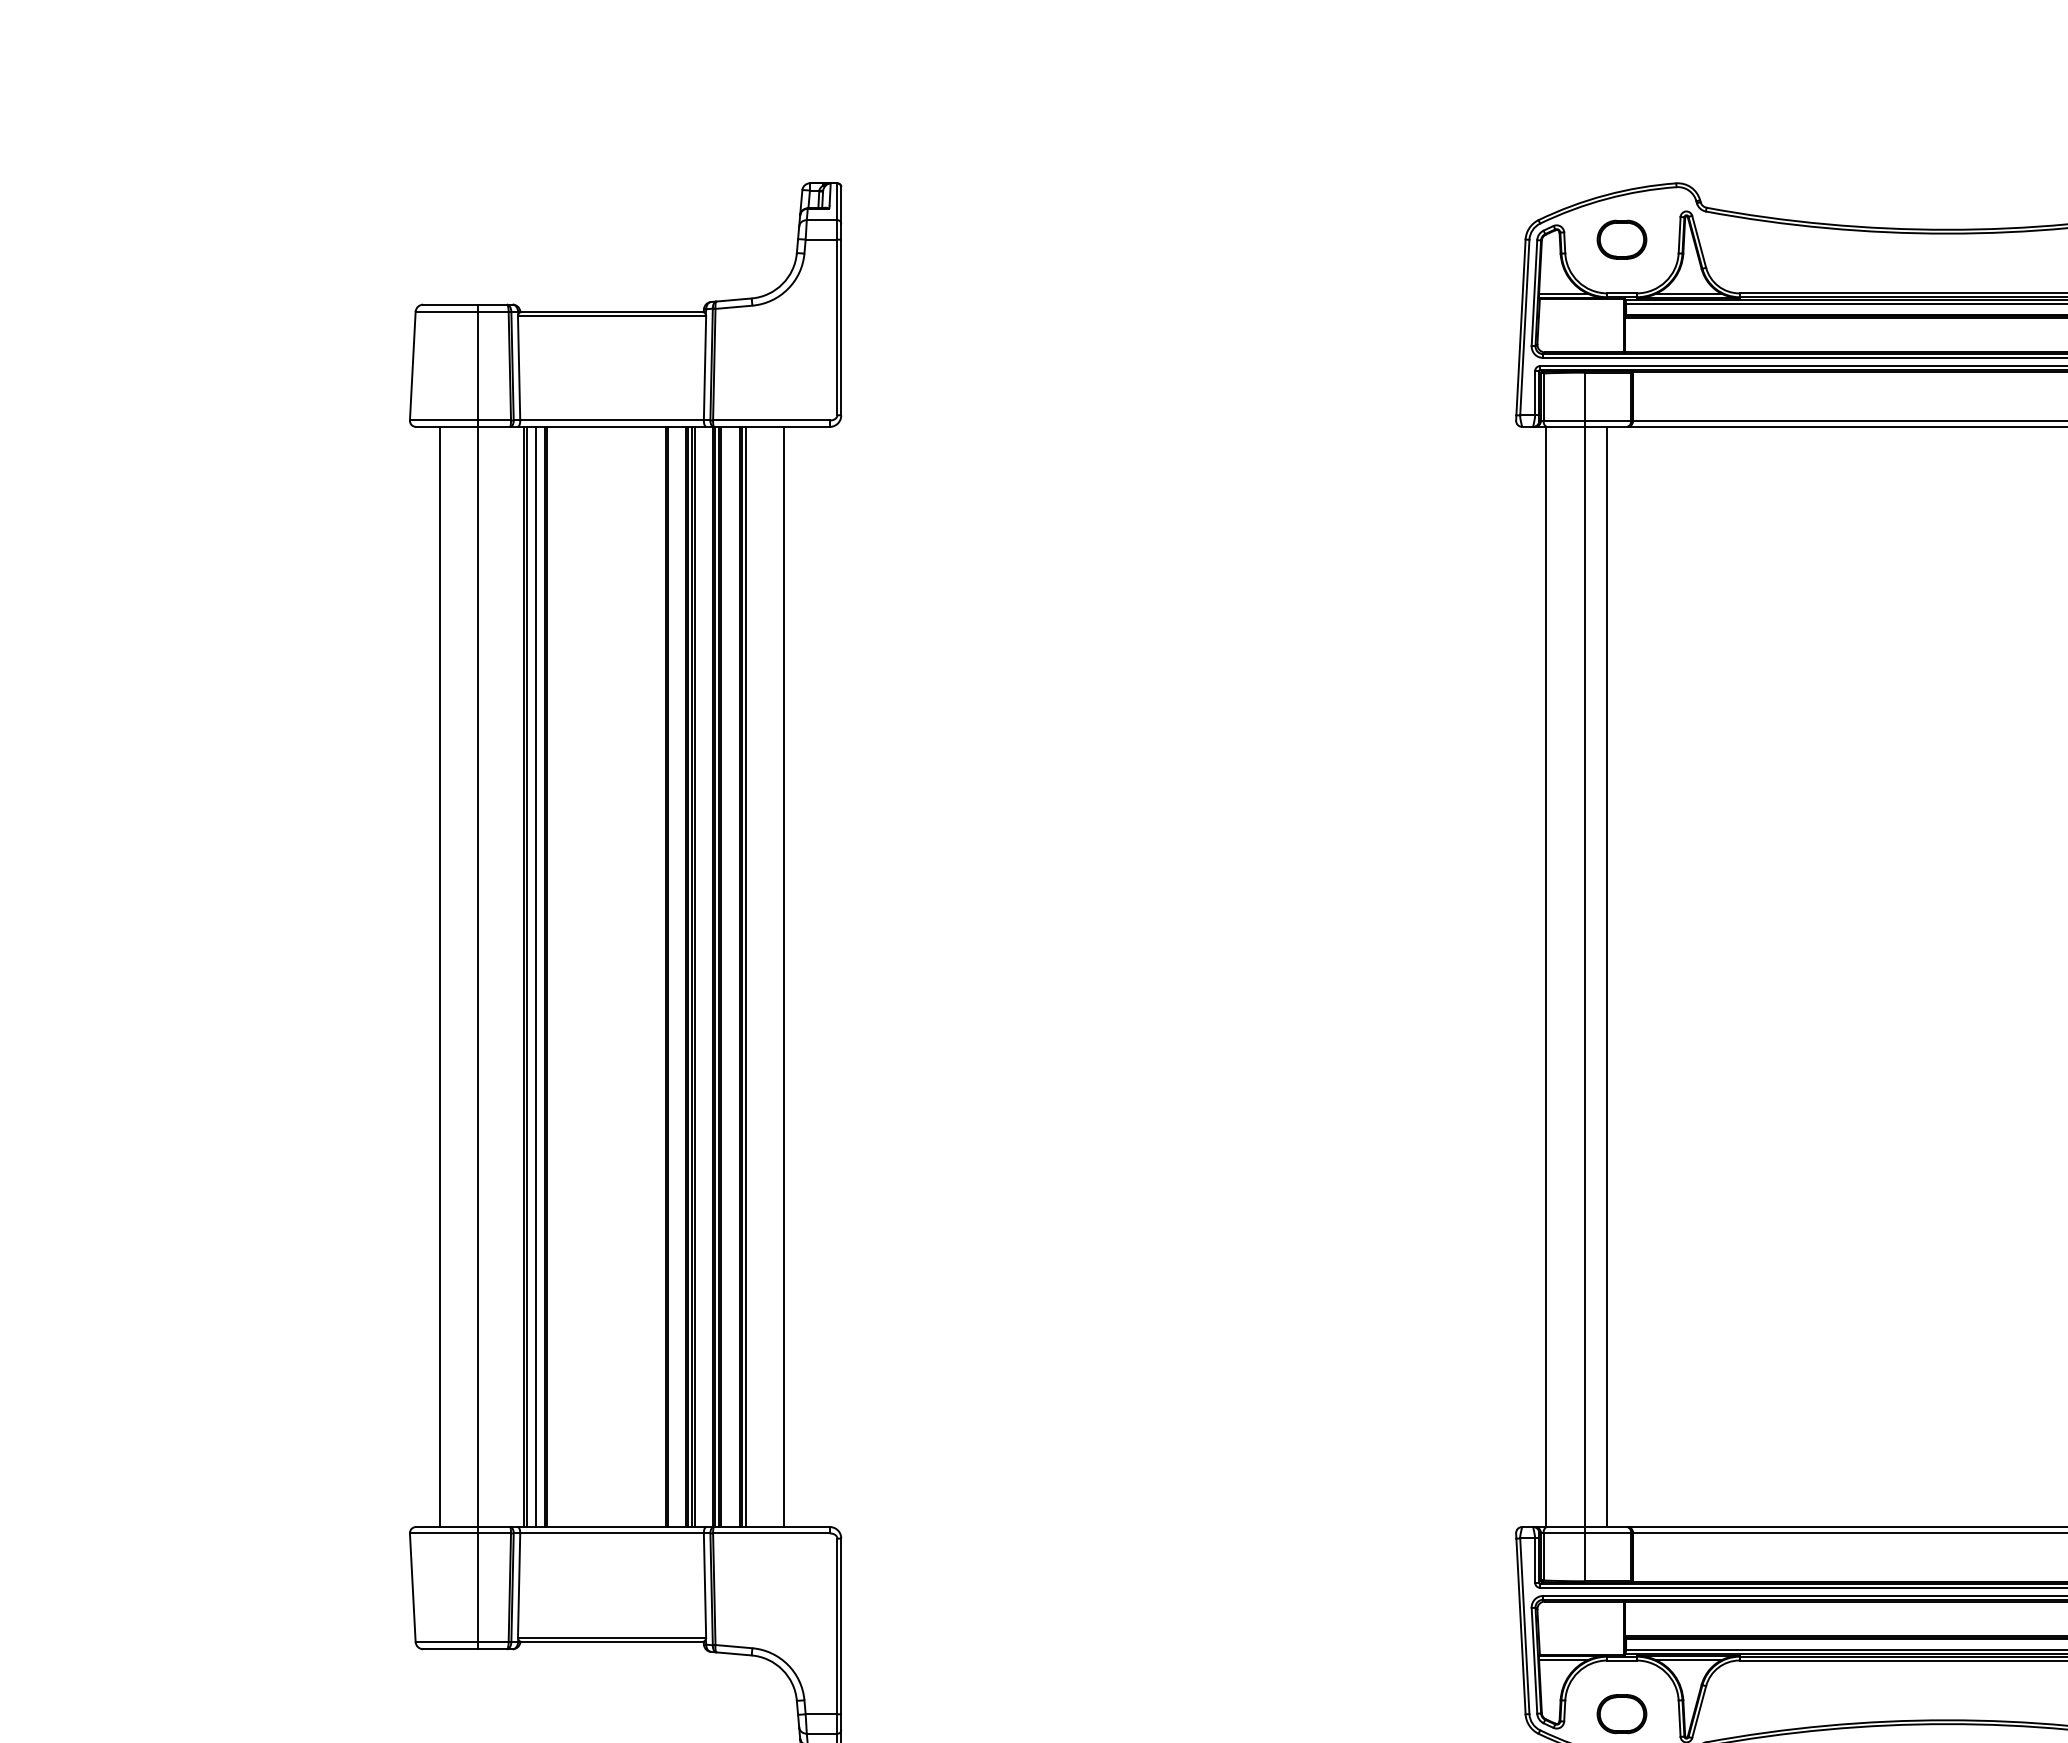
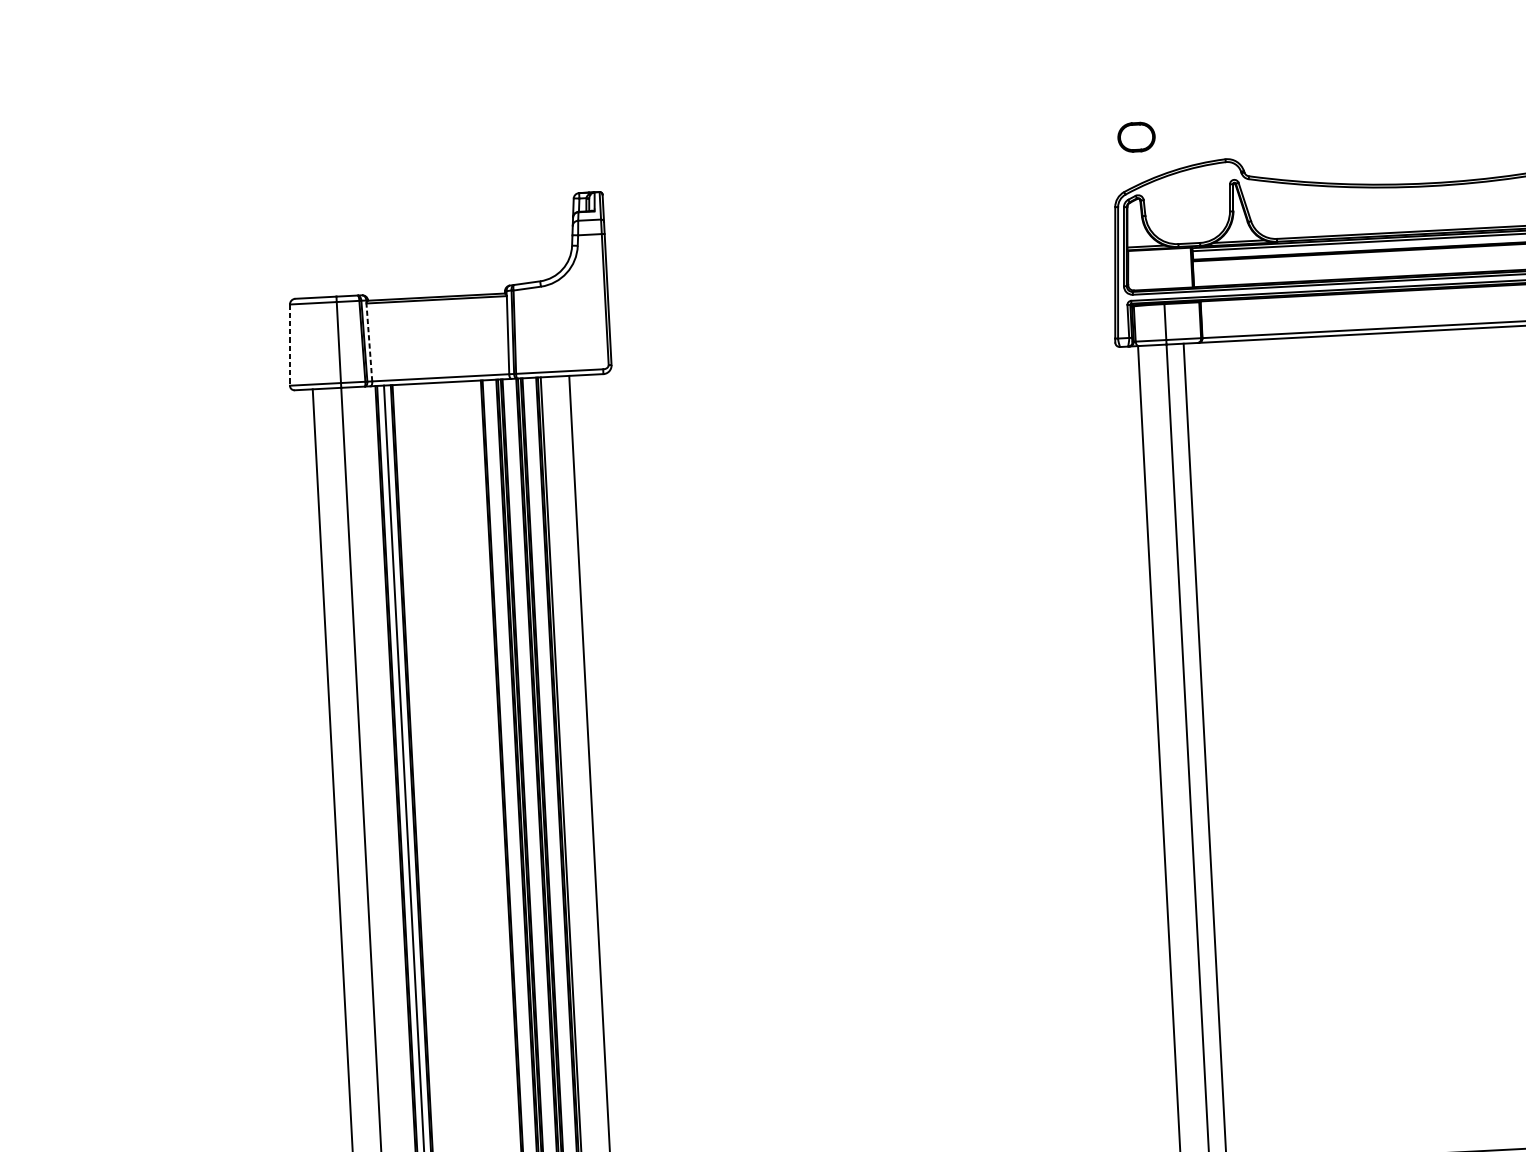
part: (1621, 239) -> (1136, 137), moved
line: (412, 366) -> (289, 345), solid -> dashed
line: (519, 367) -> (369, 341), solid -> dashed

